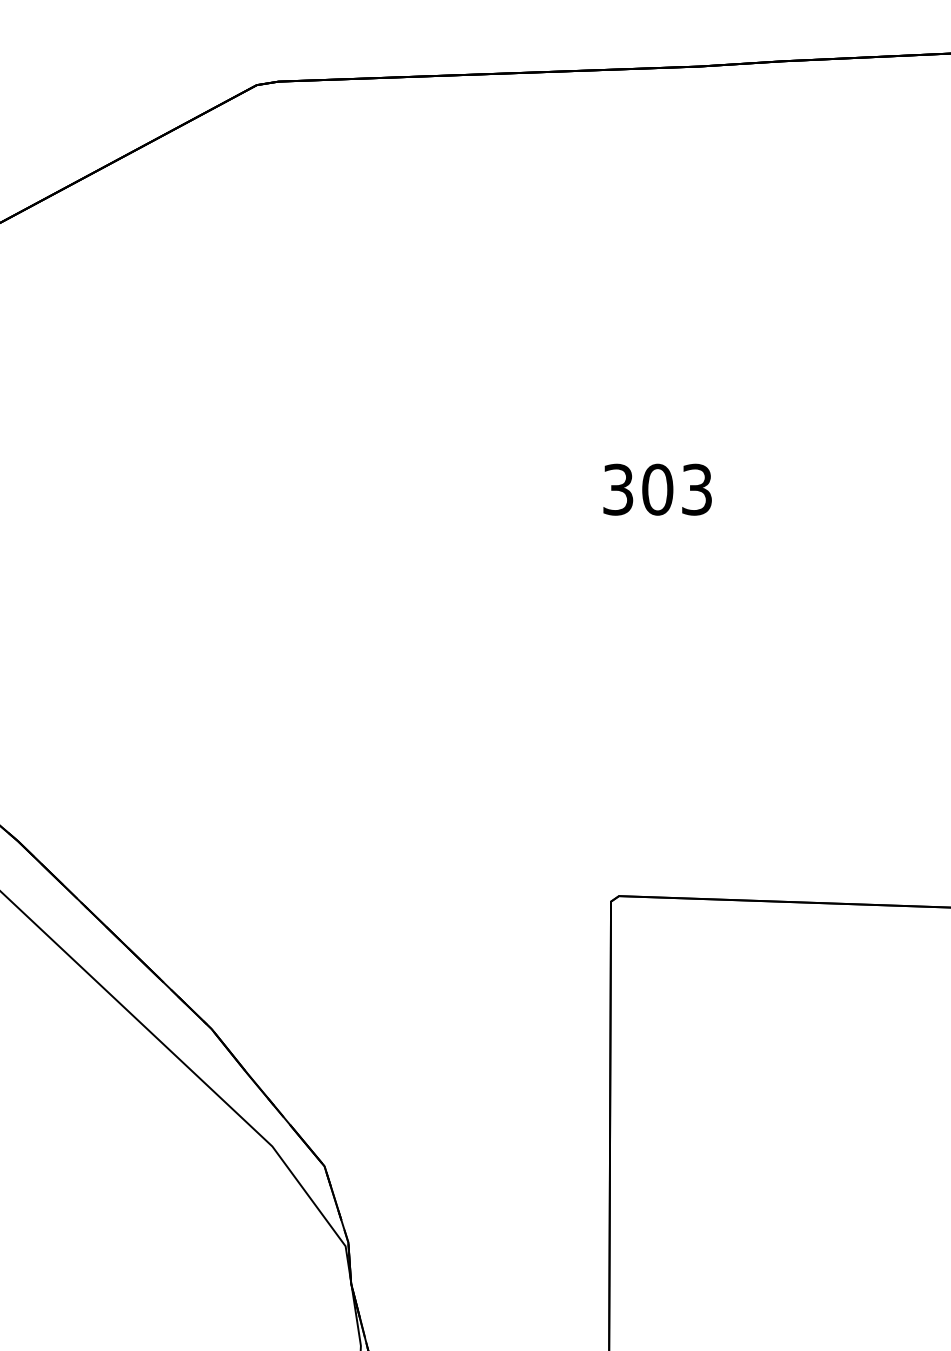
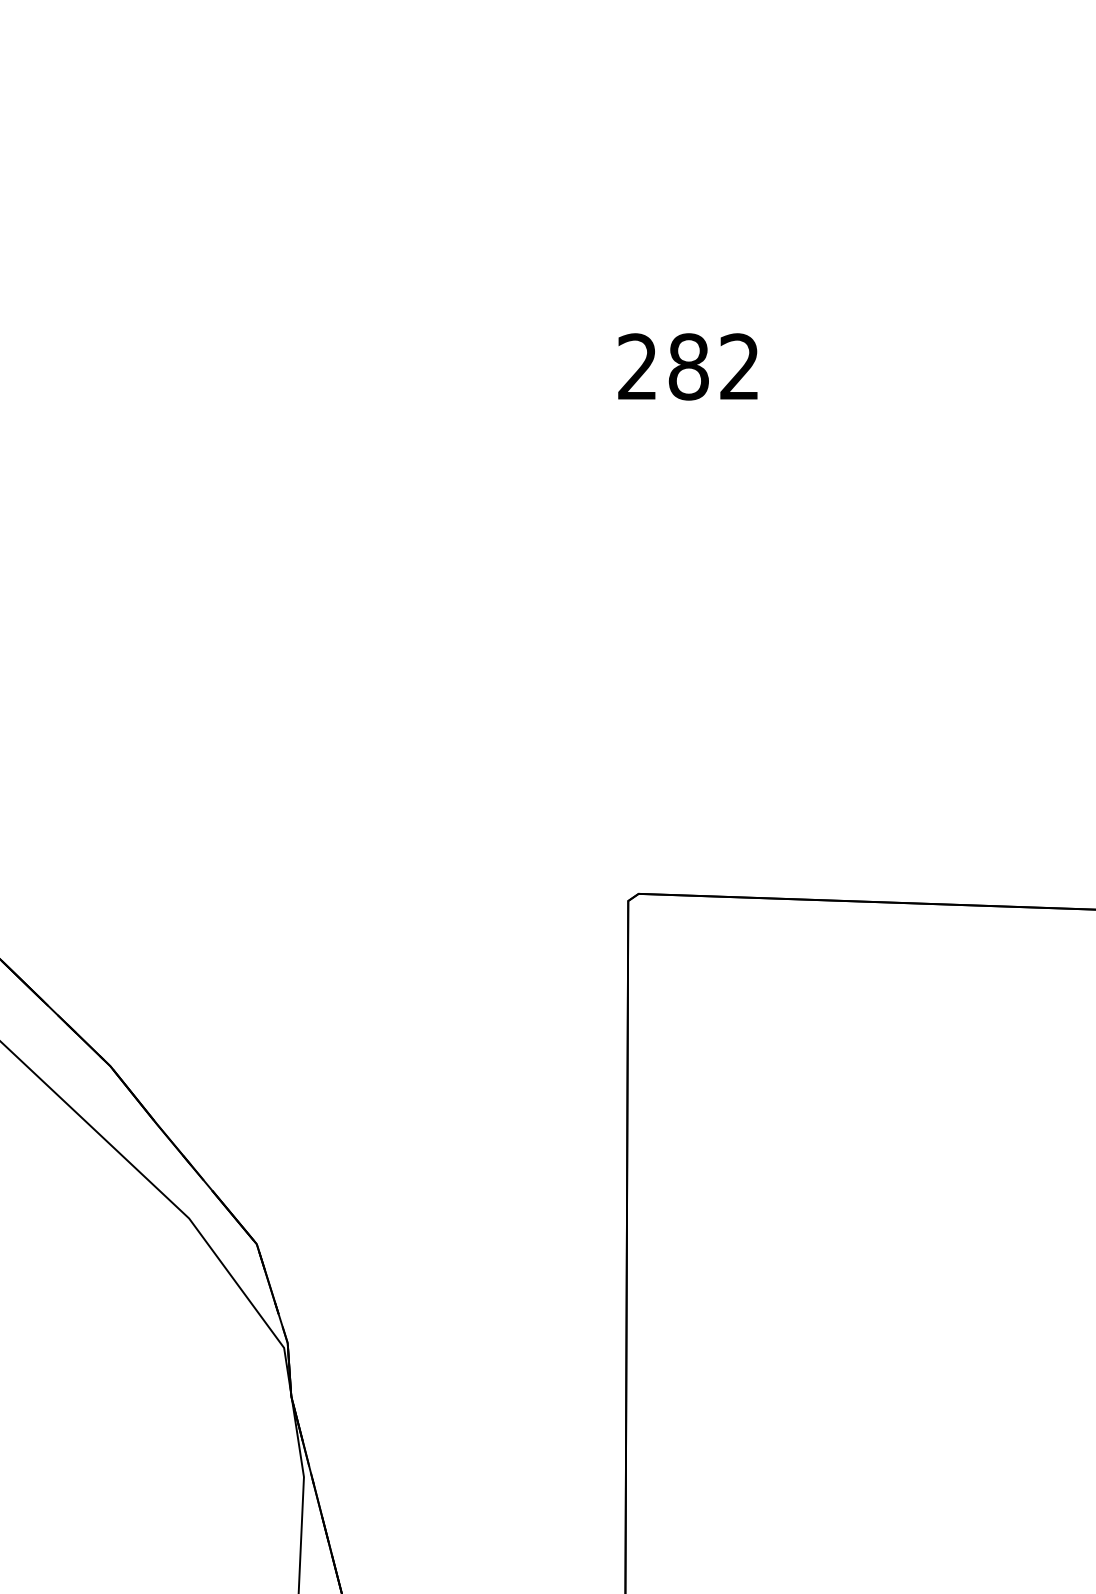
text: (657, 489) -> (688, 366), 303 -> 282

